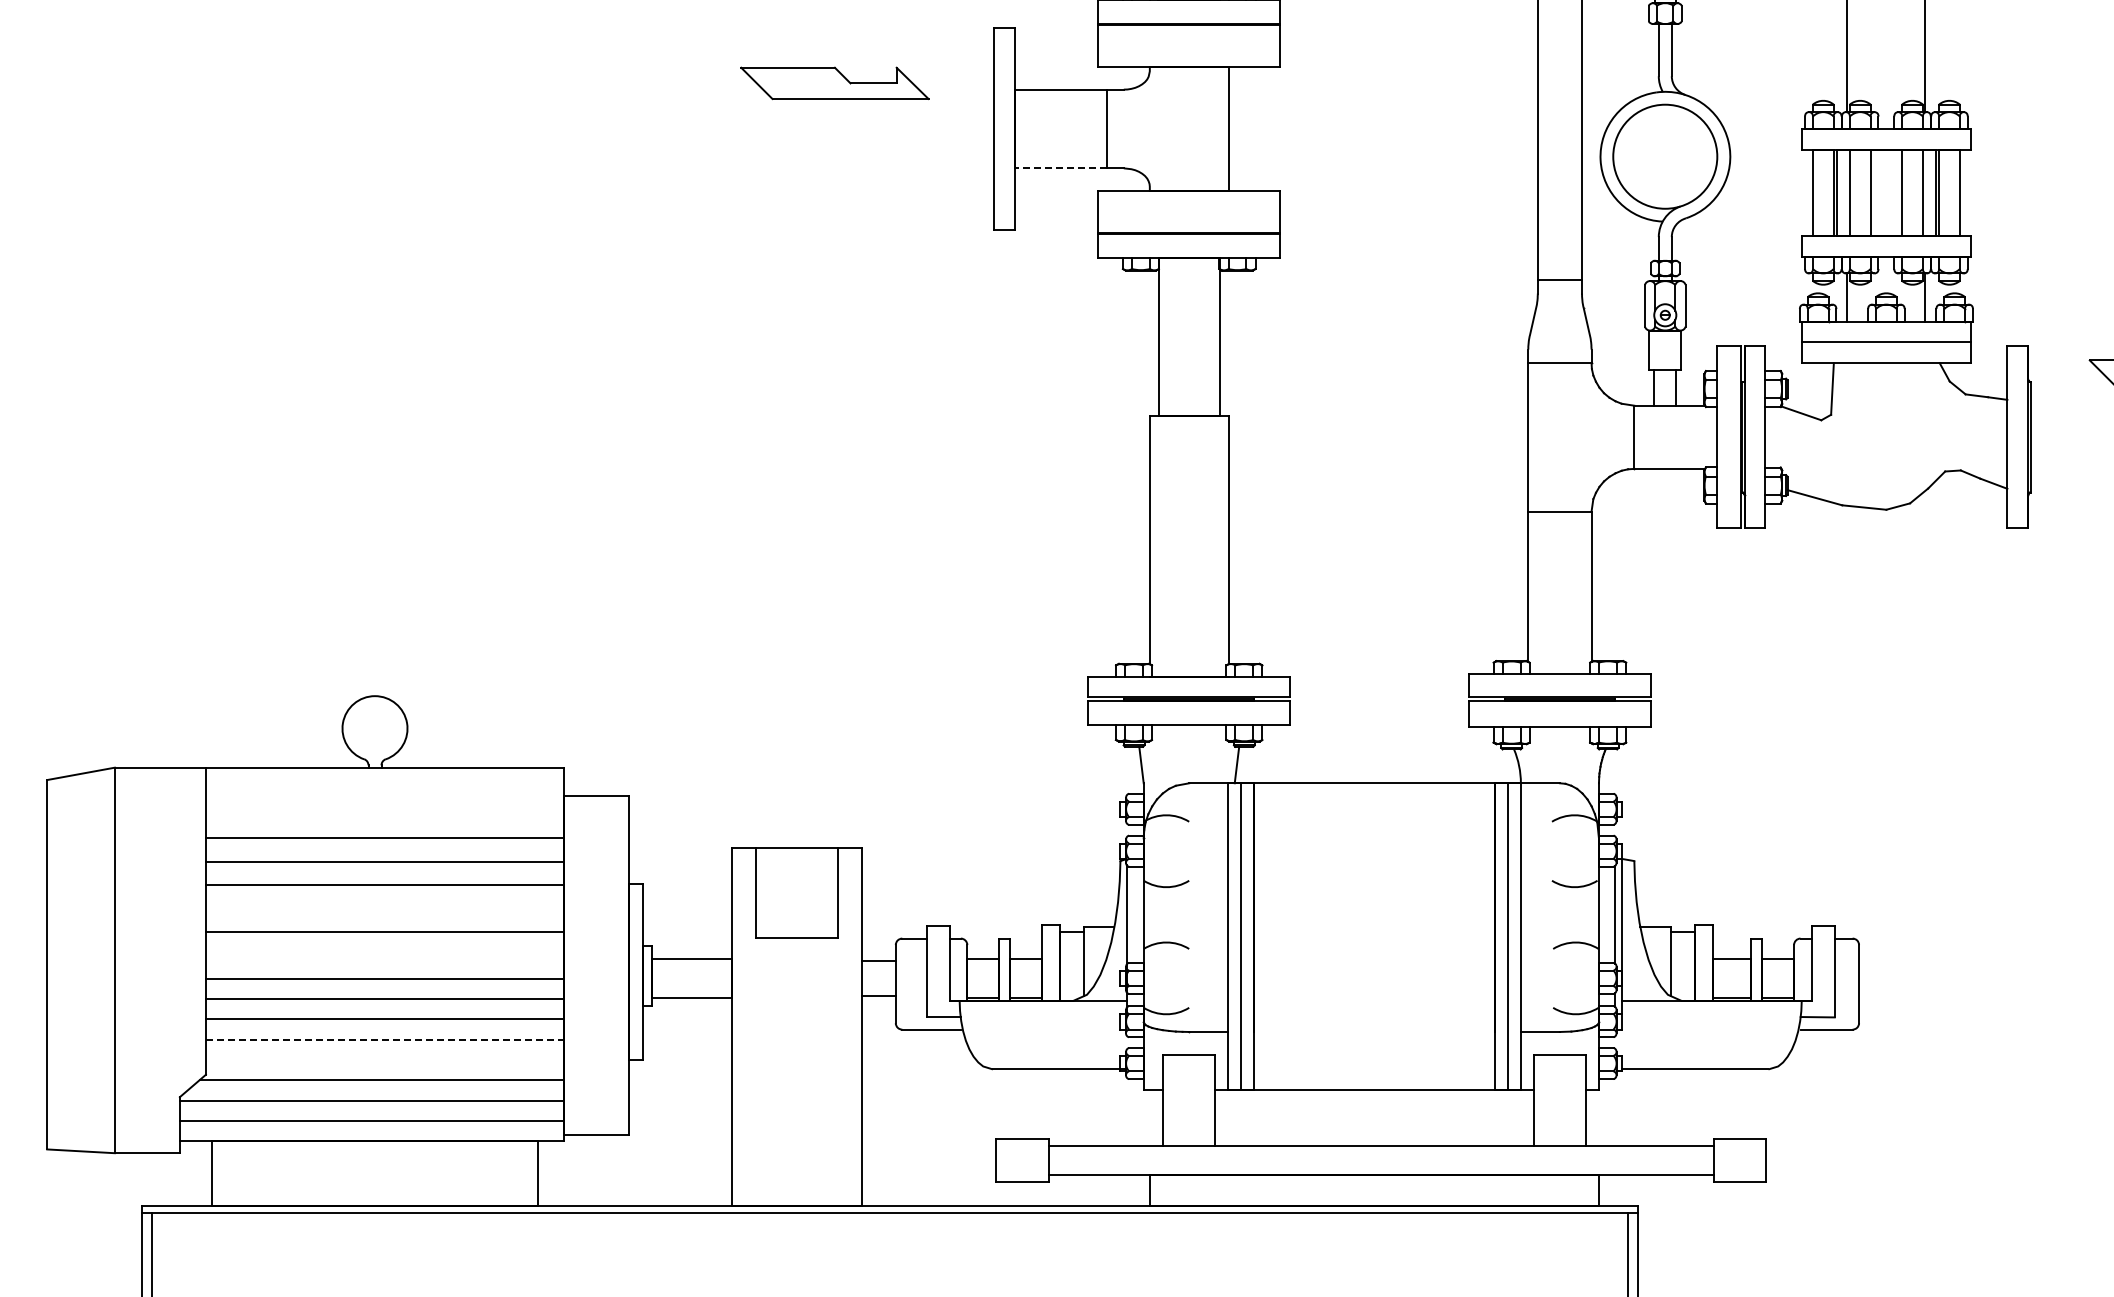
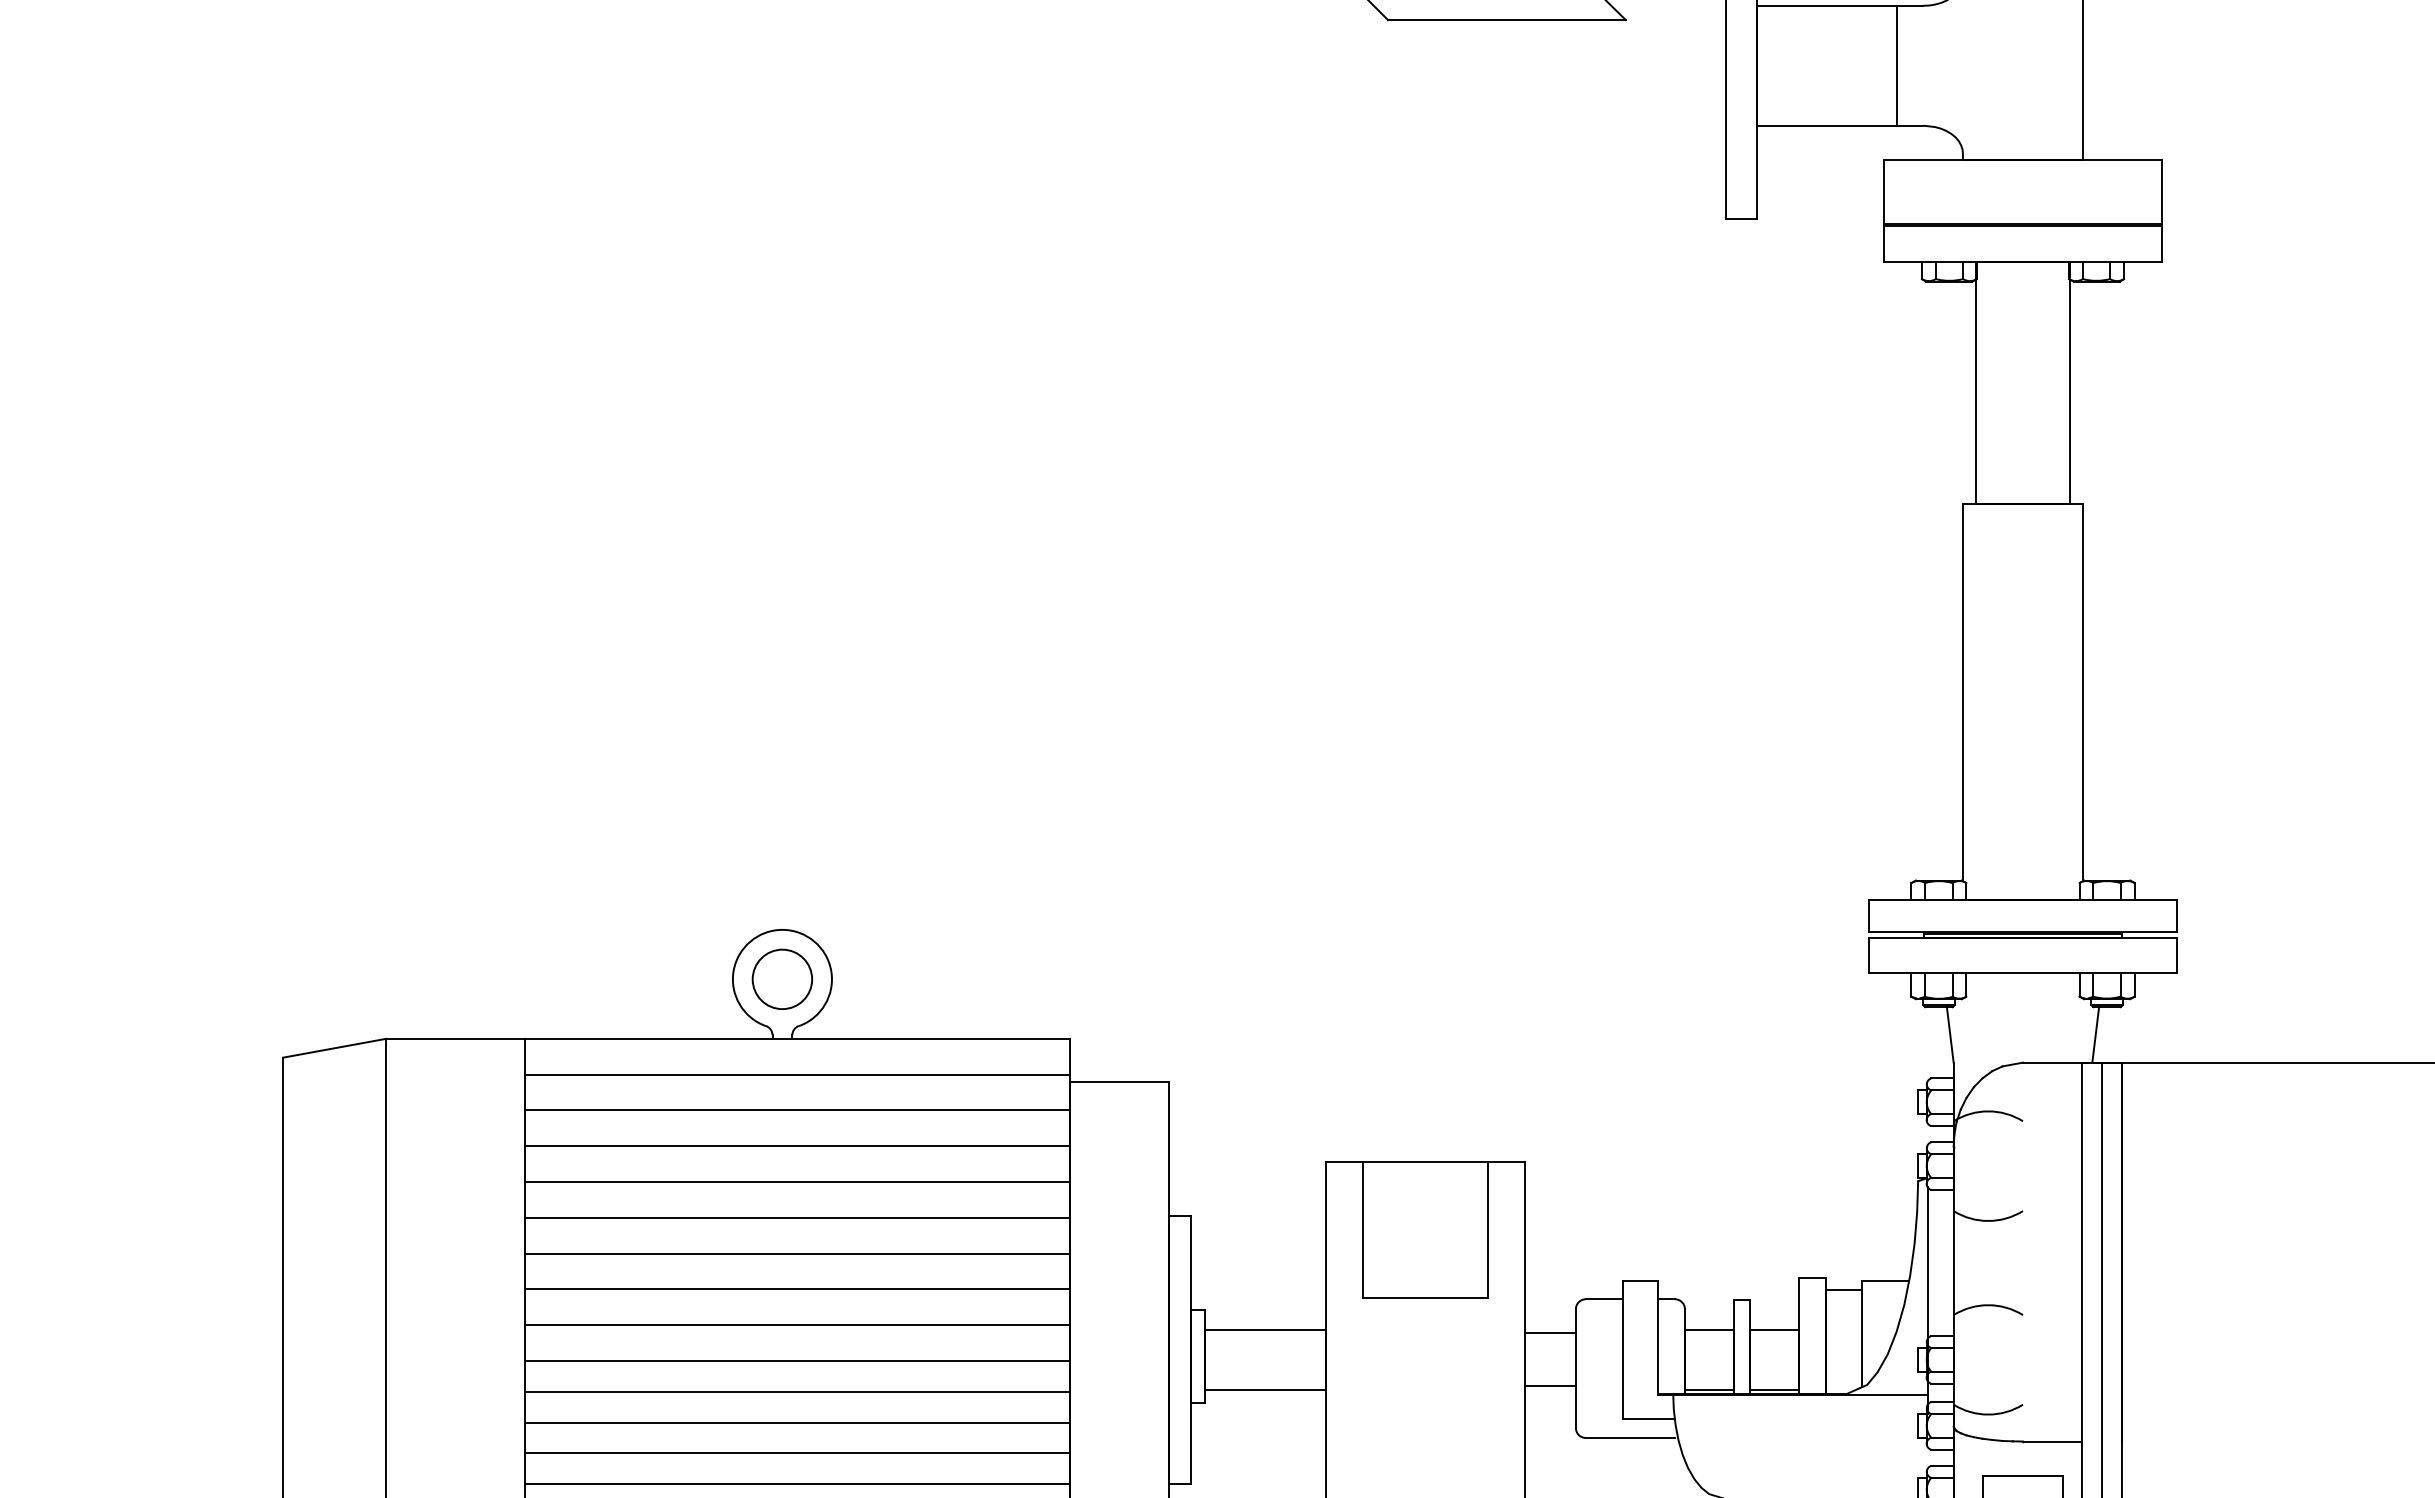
line: (1060, 168) -> (1826, 125), dashed -> solid
circle: (374, 728) -> (781, 979), added
line: (384, 791) -> (796, 1075), added
line: (384, 814) -> (796, 1110), added
line: (384, 908) -> (796, 1253), added
line: (384, 955) -> (796, 1325), added
line: (384, 1039) -> (796, 1452), dashed -> solid
line: (384, 1059) -> (796, 1483), added

